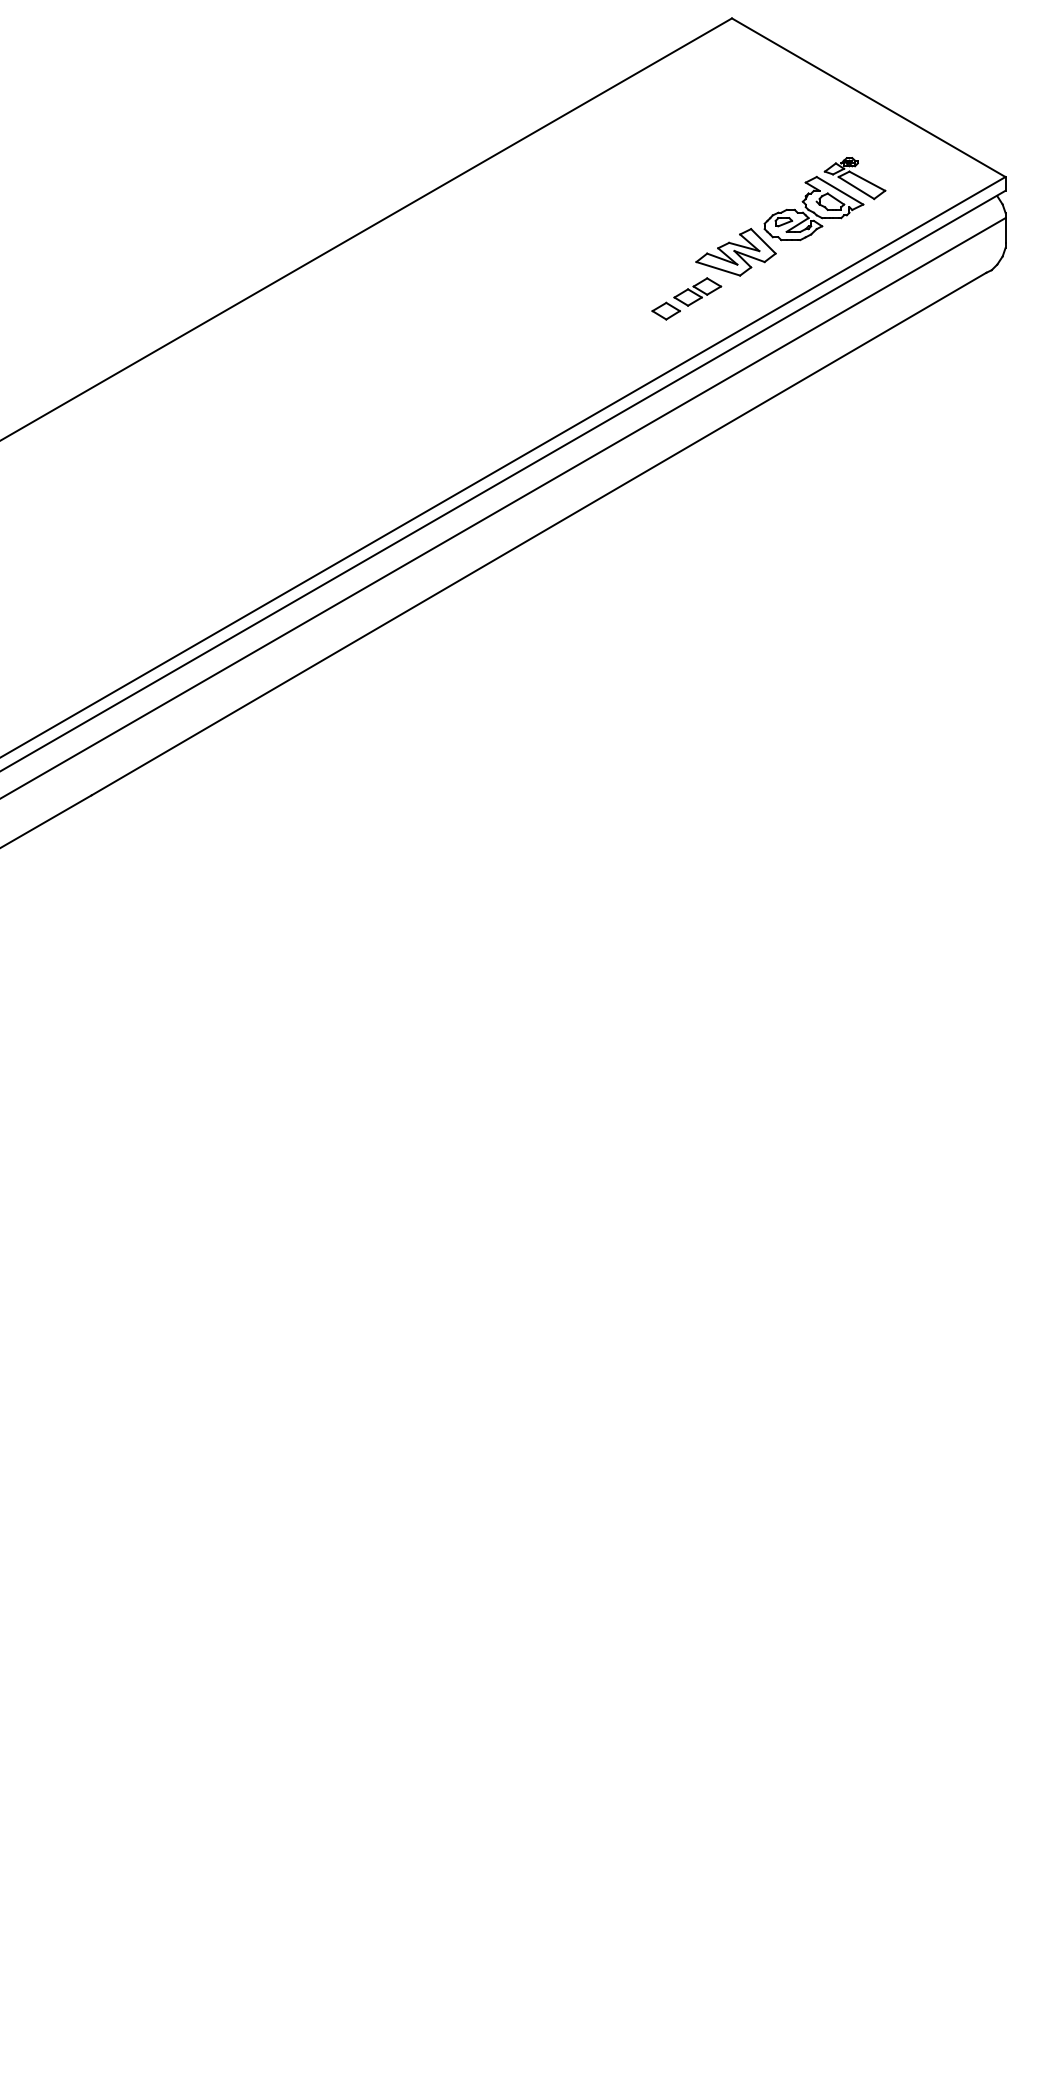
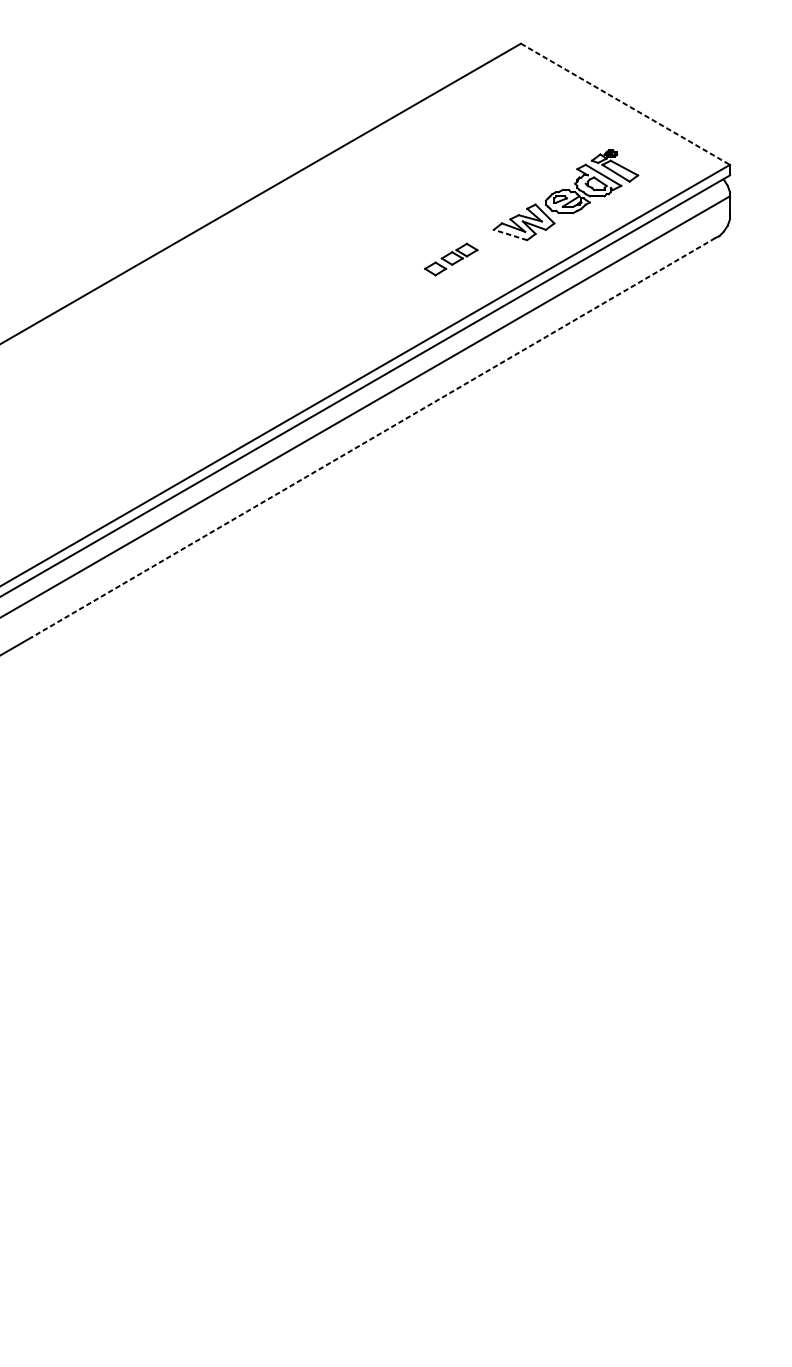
line: (869, 97) -> (626, 104), solid -> dashed
line: (718, 268) -> (510, 234), solid -> dashed
part: (686, 298) -> (451, 259), moved
line: (538, 534) -> (373, 438), solid -> dashed

